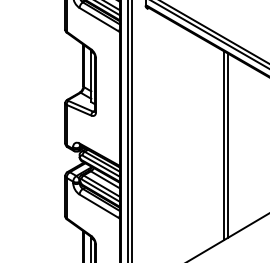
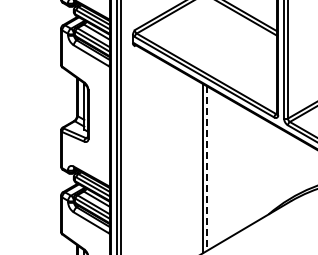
line: (228, 146) -> (207, 169), solid -> dashed

